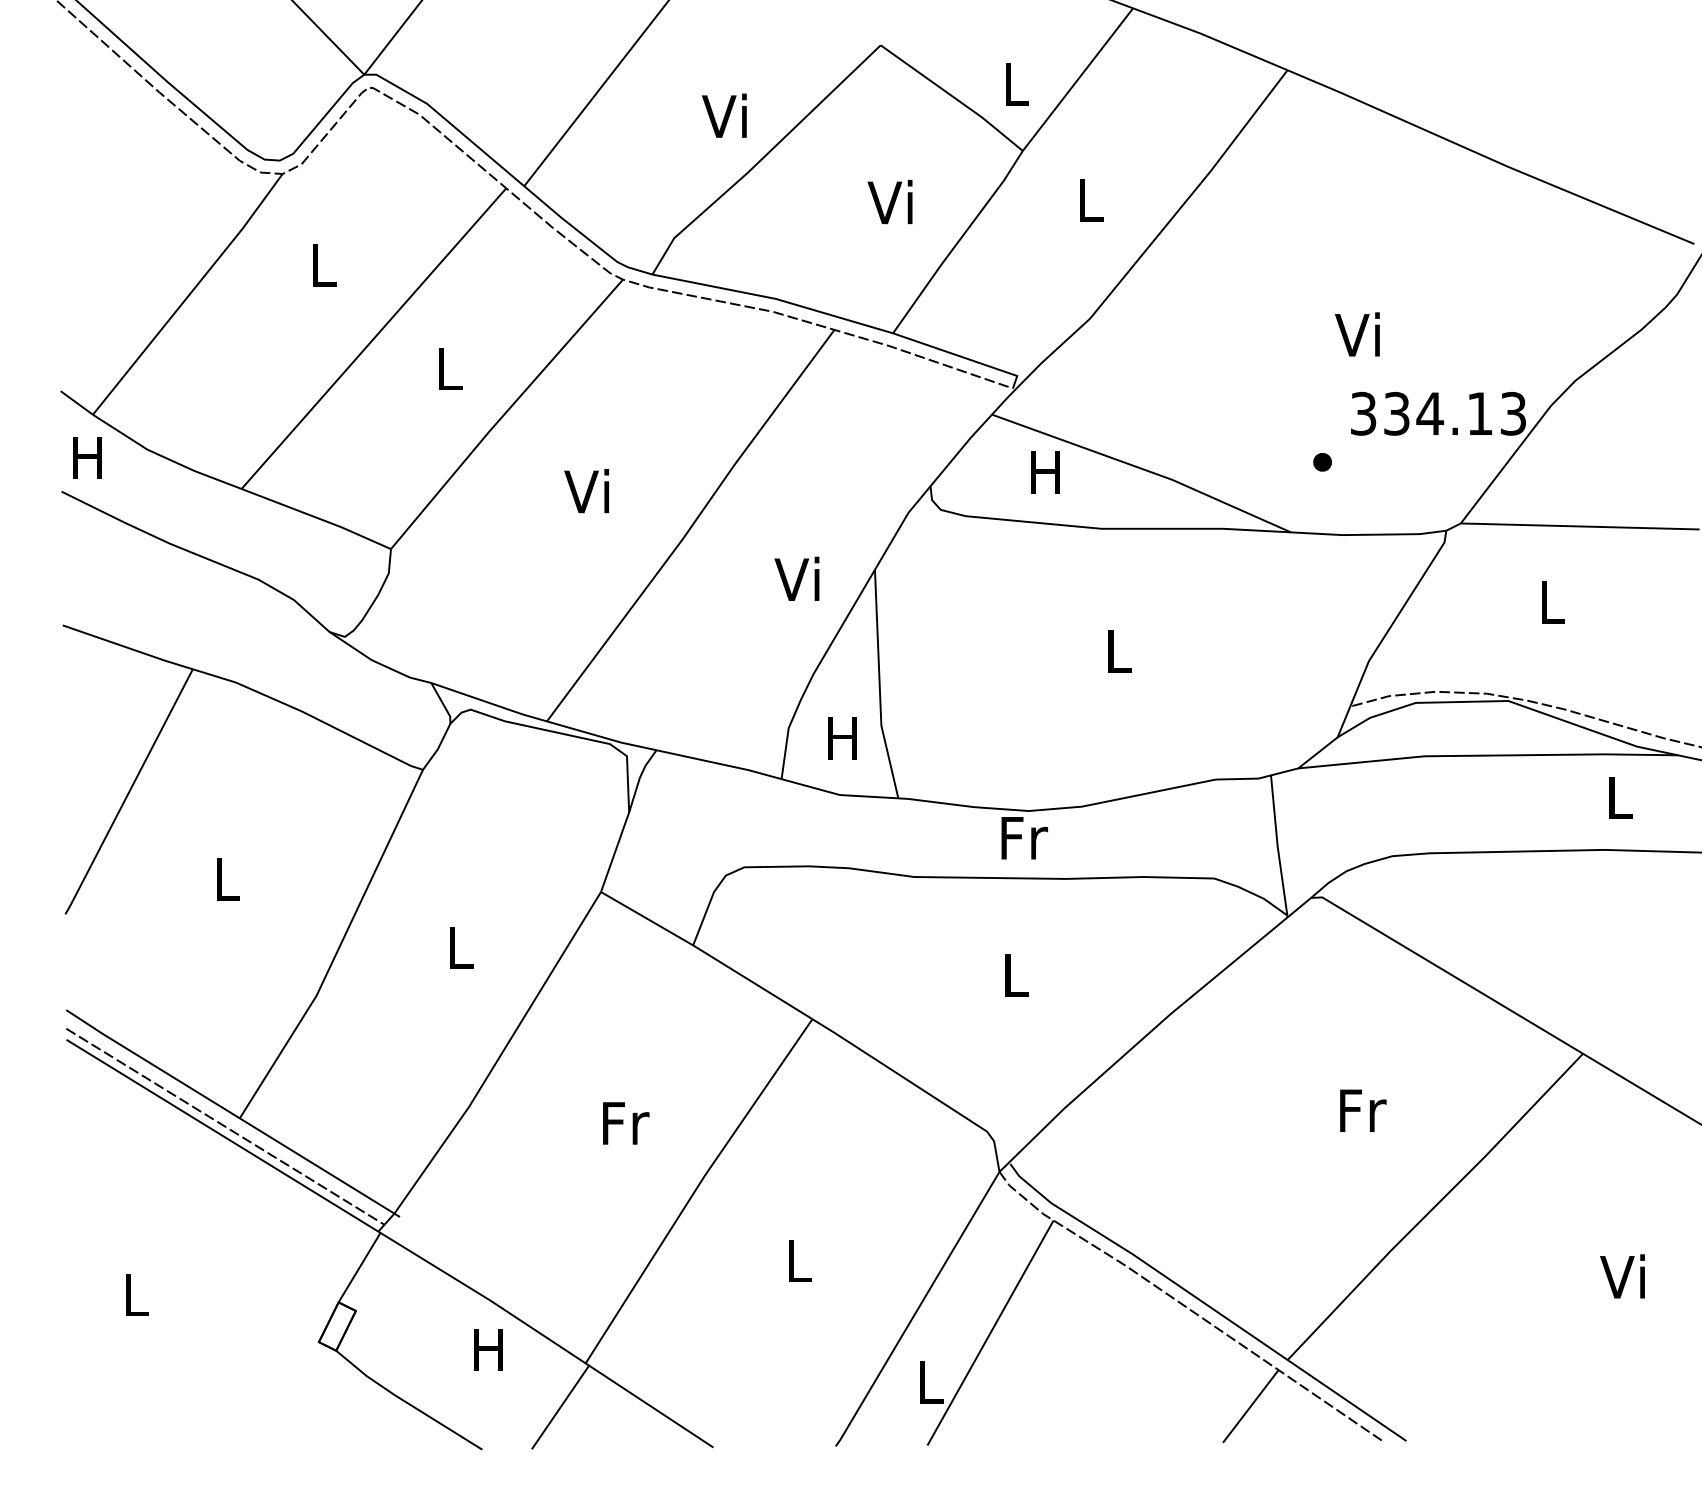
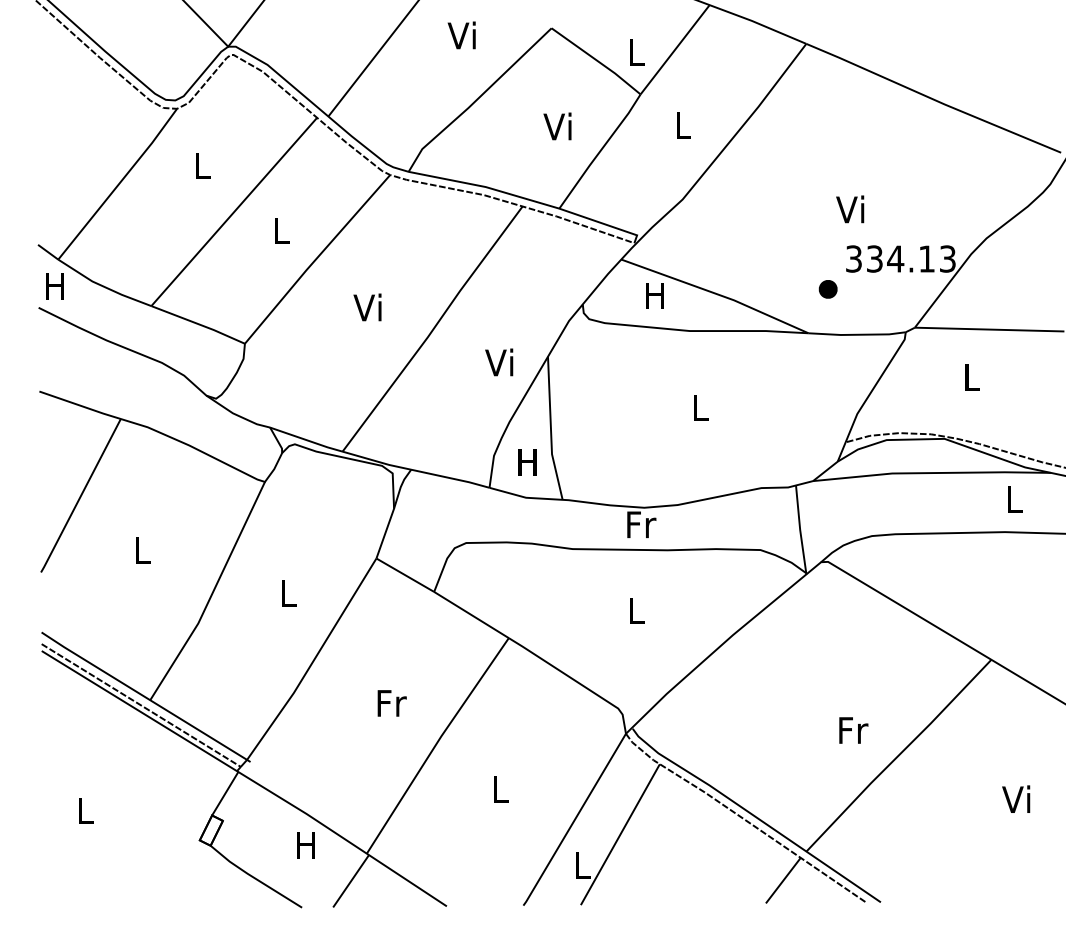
text: (724, 115) -> (461, 35), moved
part: (1322, 462) -> (828, 289), size x1.6
text: (1362, 1110) -> (853, 730), moved

